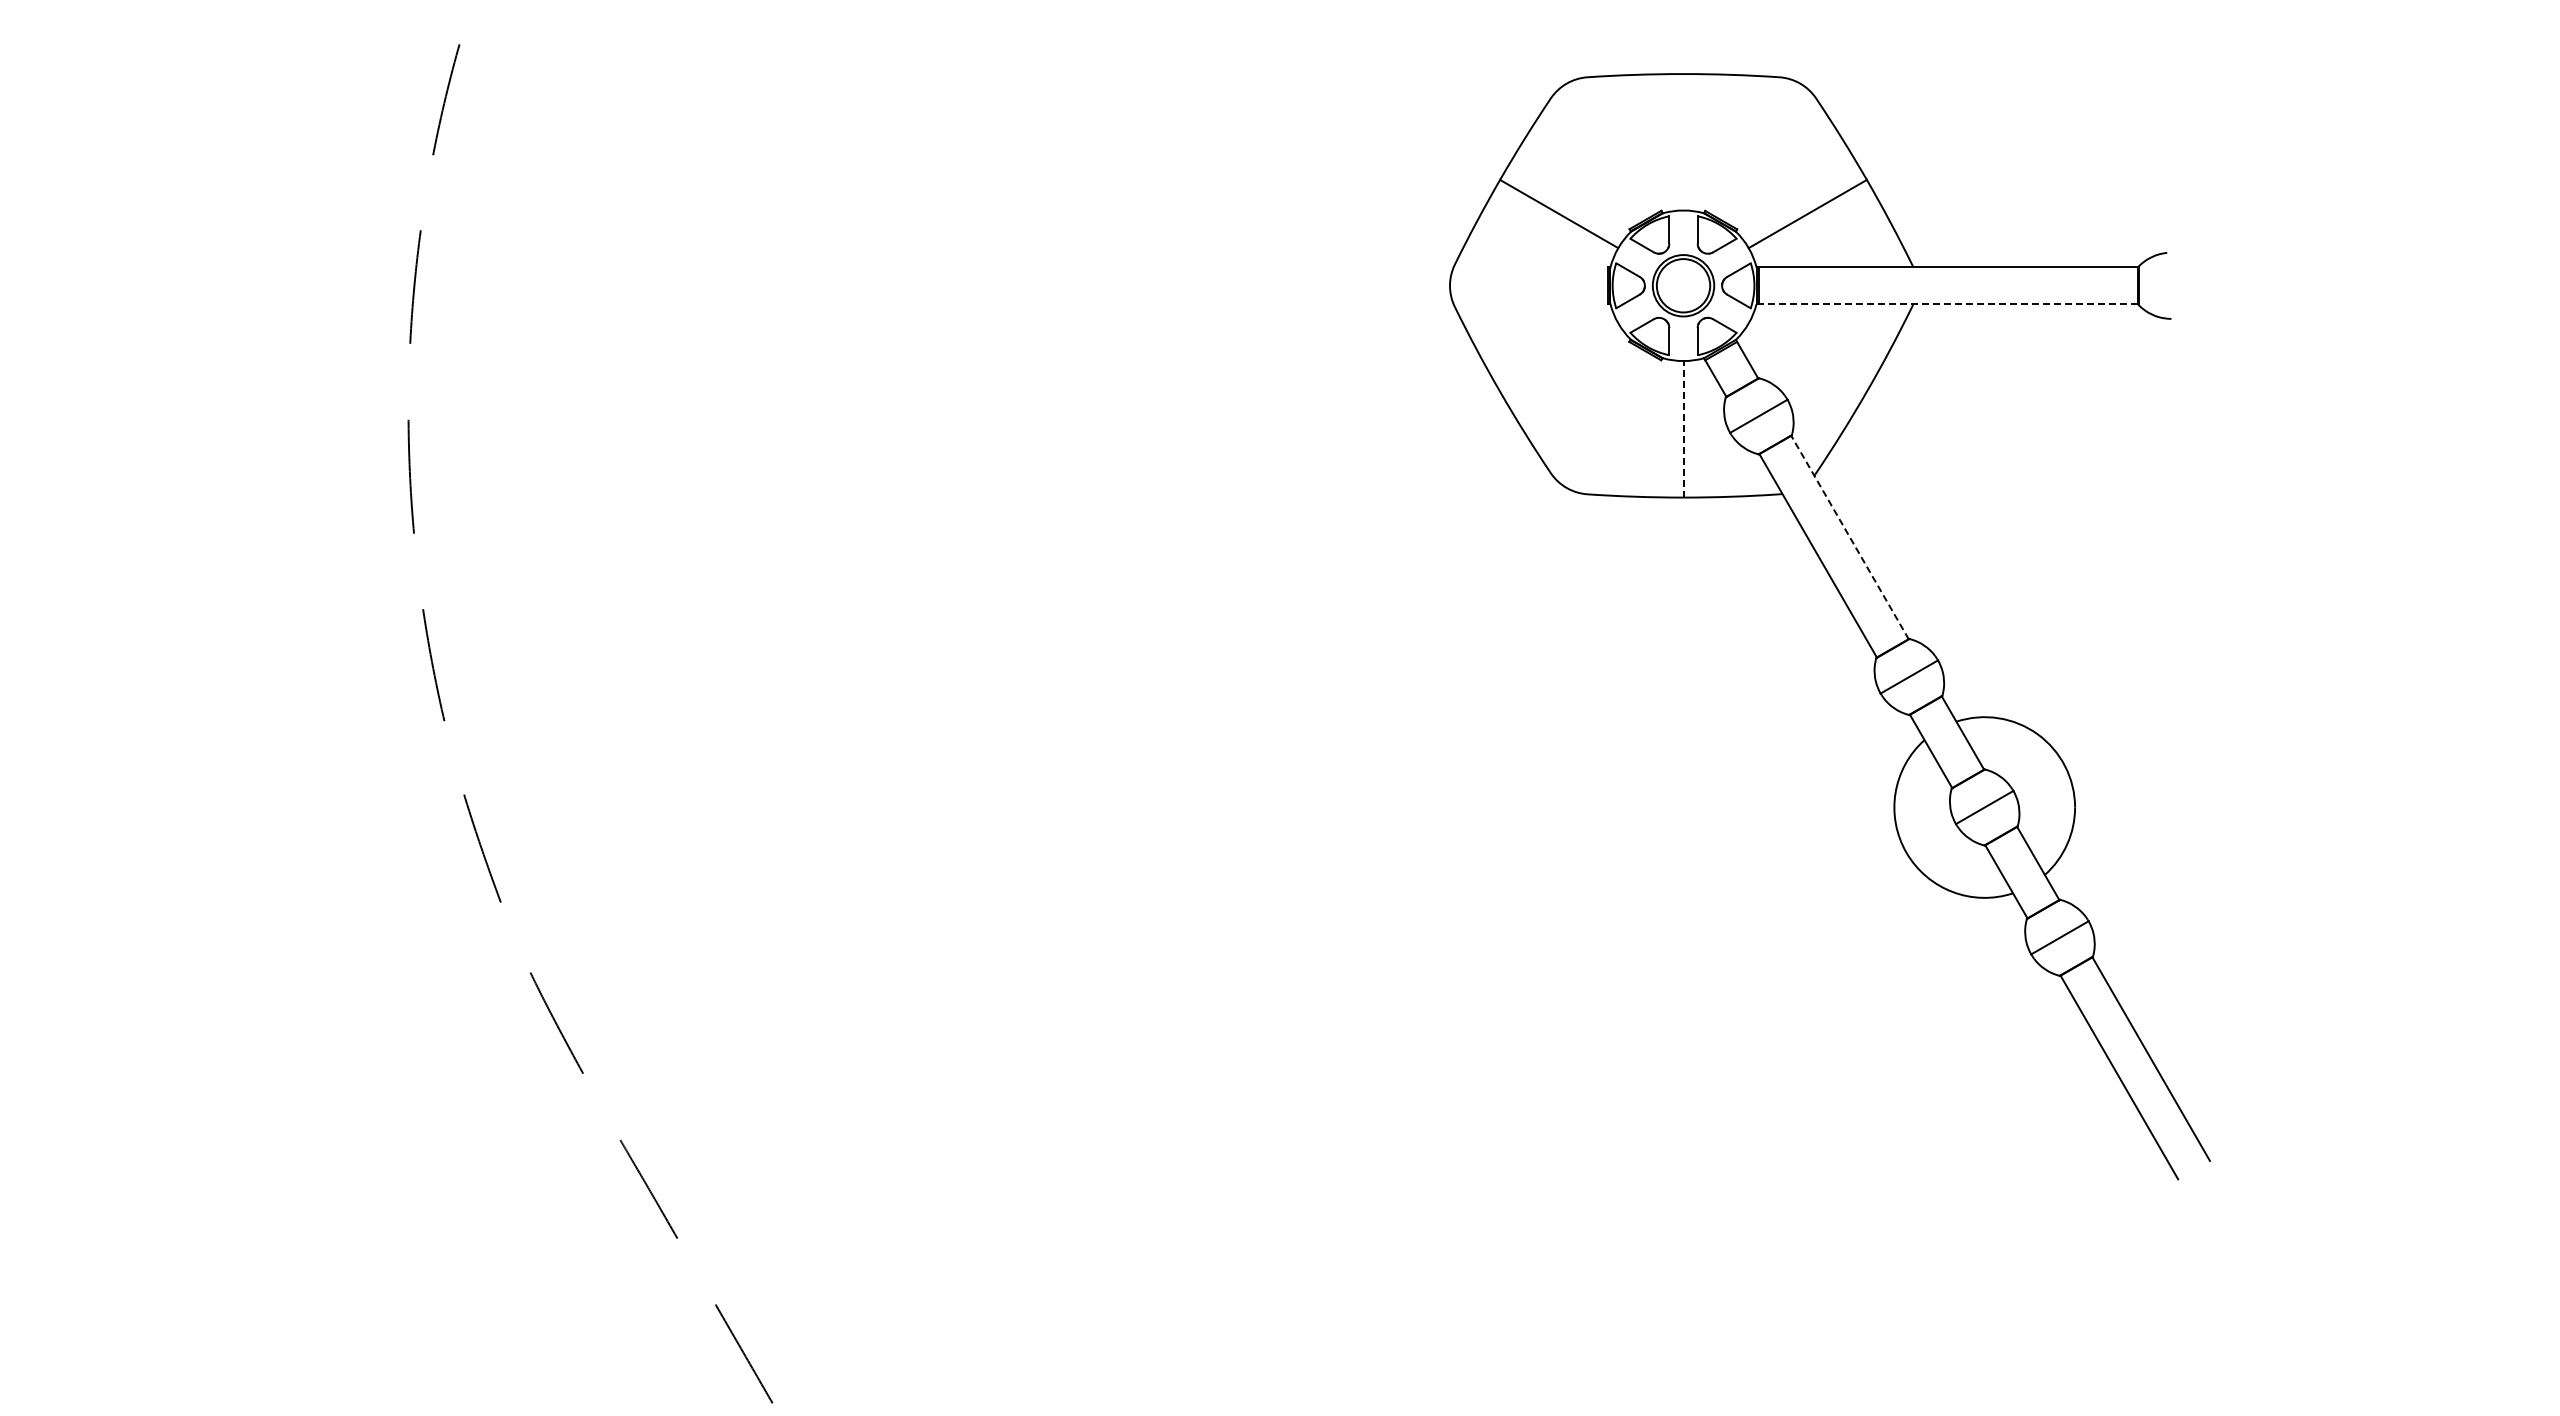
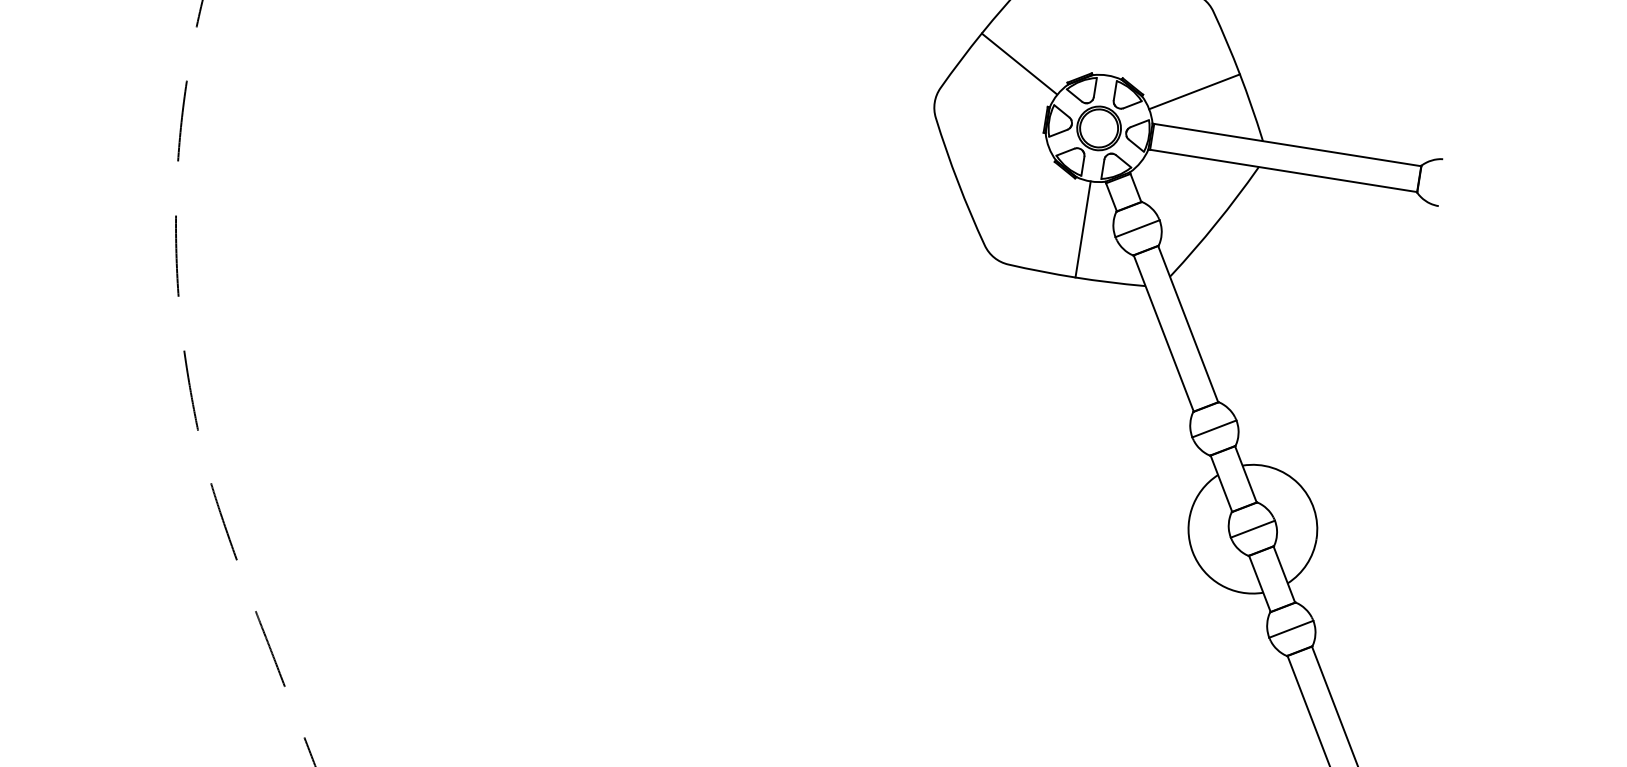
line: (1948, 304) -> (1283, 171), dashed -> solid
line: (1683, 428) -> (1083, 228), dashed -> solid
line: (1850, 537) -> (1188, 324), dashed -> solid

